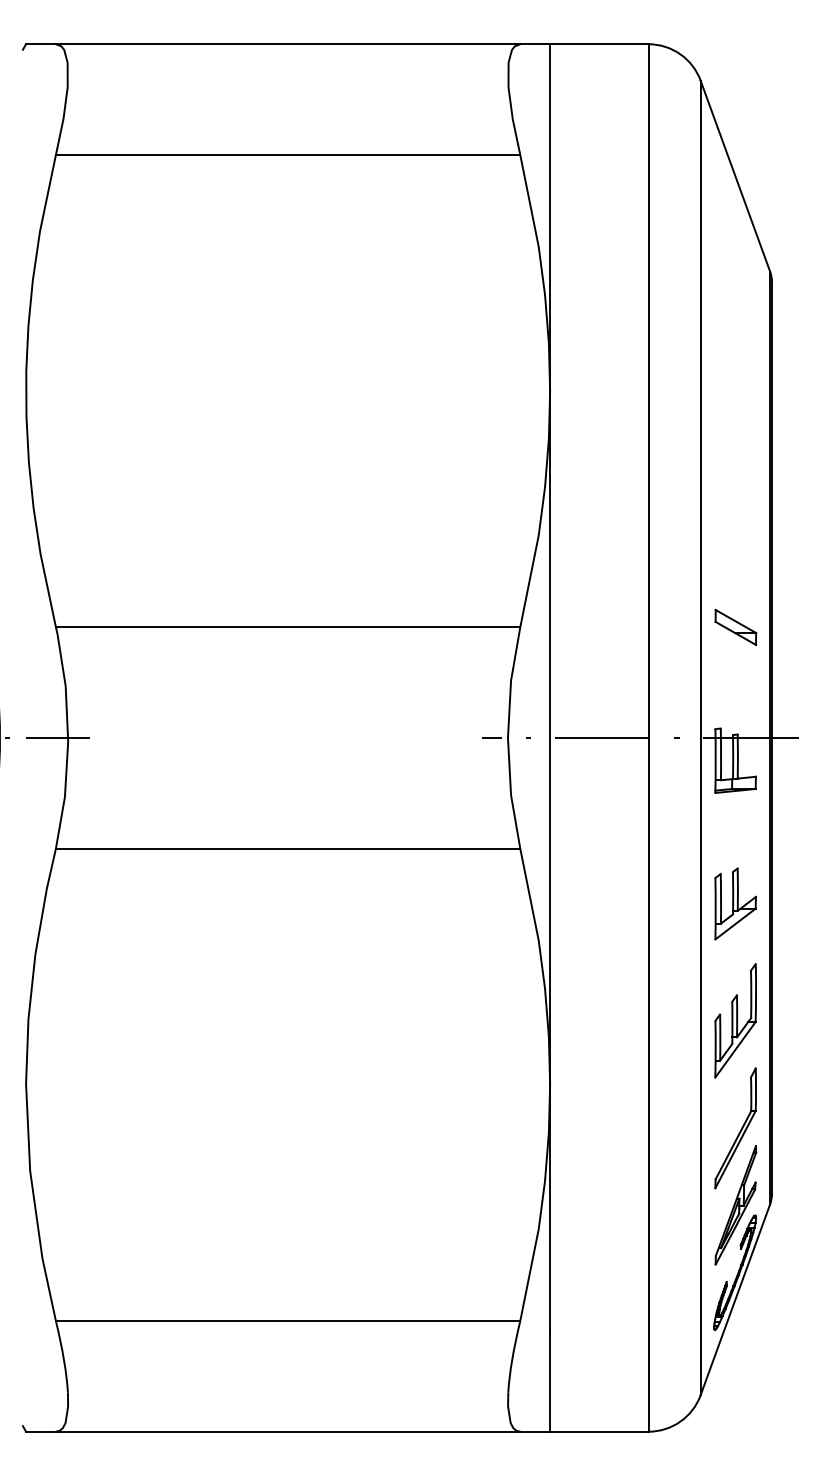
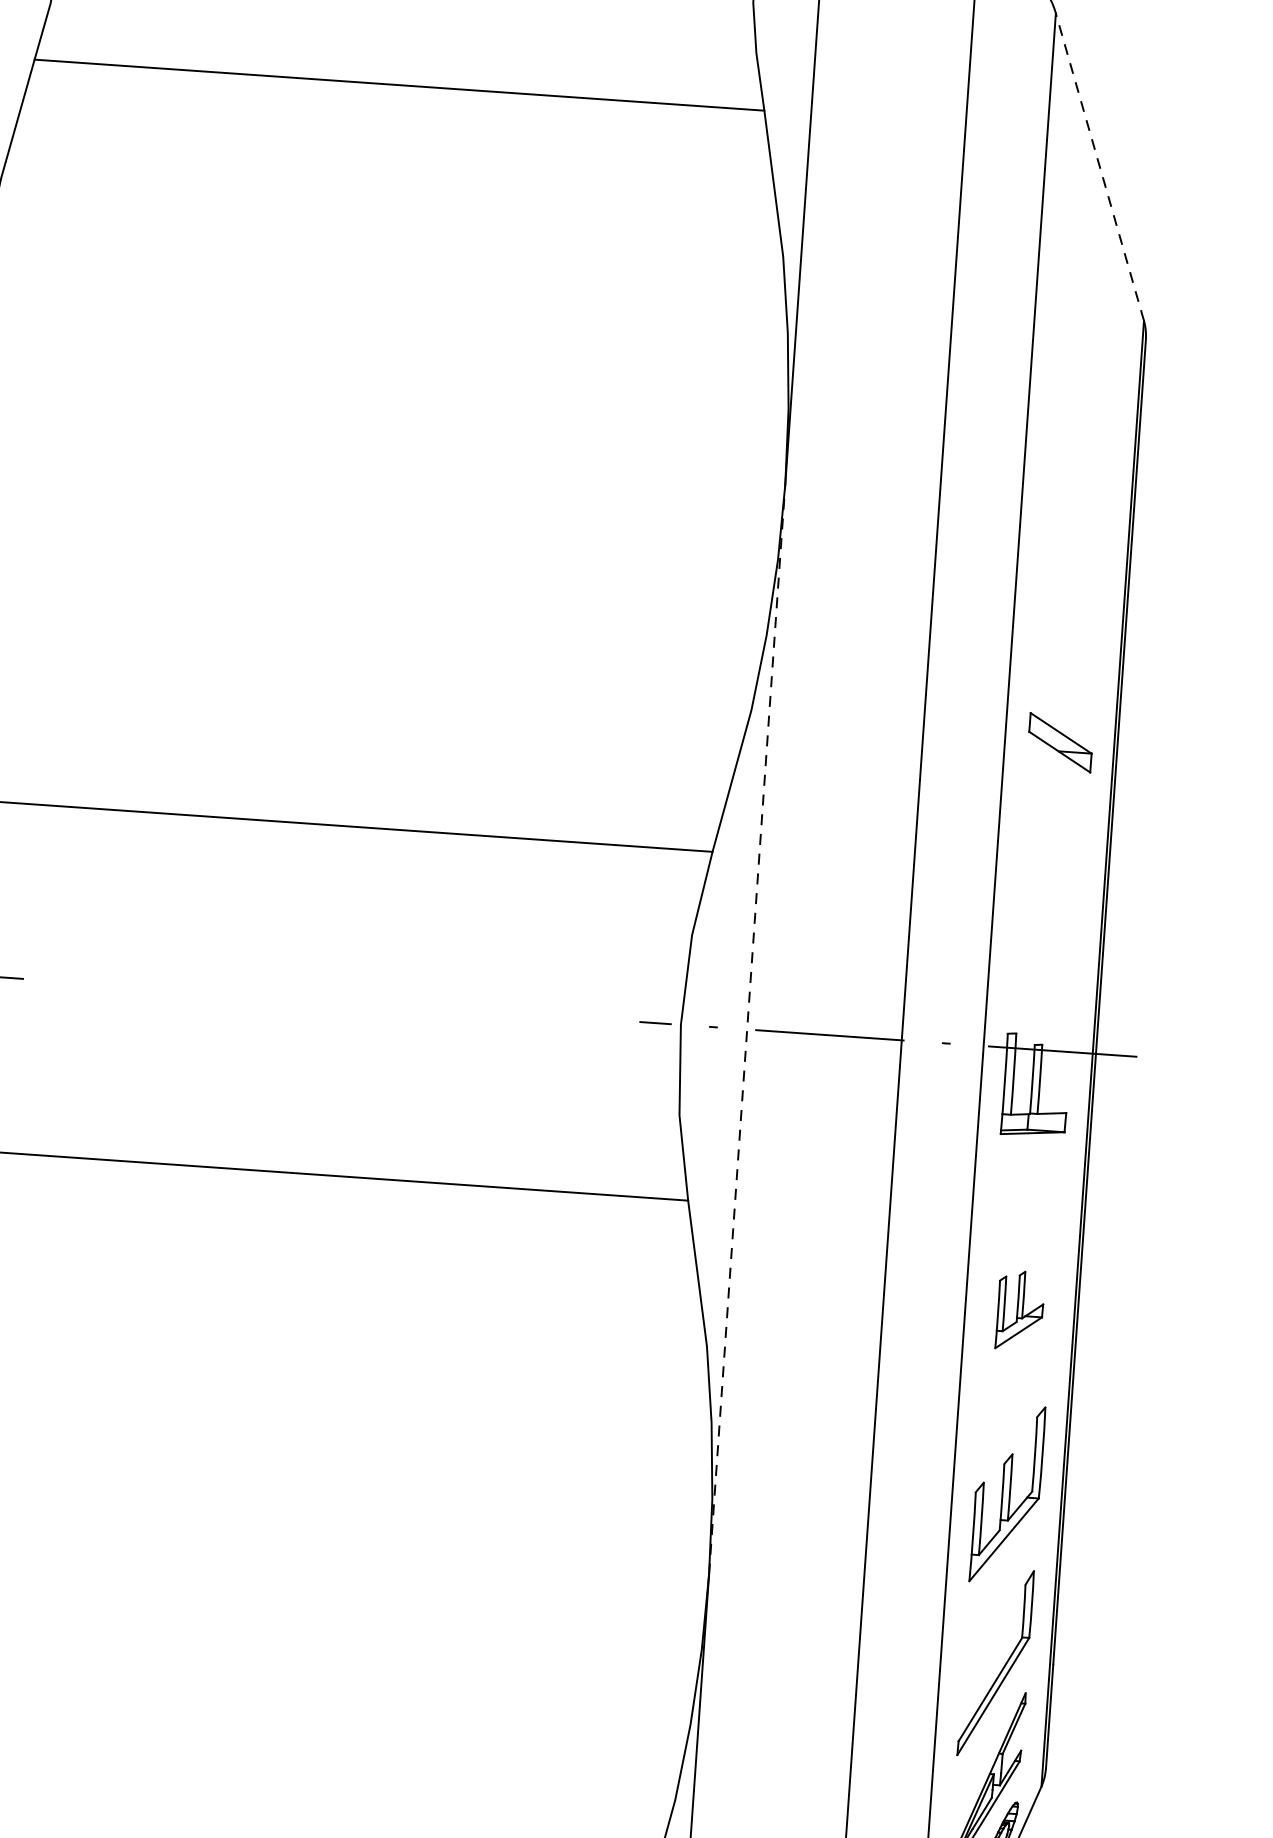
line: (735, 175) -> (1100, 166), solid -> dashed
part: (735, 627) -> (1059, 742), moved
line: (550, 737) -> (747, 1028), solid -> dashed
part: (735, 903) -> (1020, 1309), size x0.7

